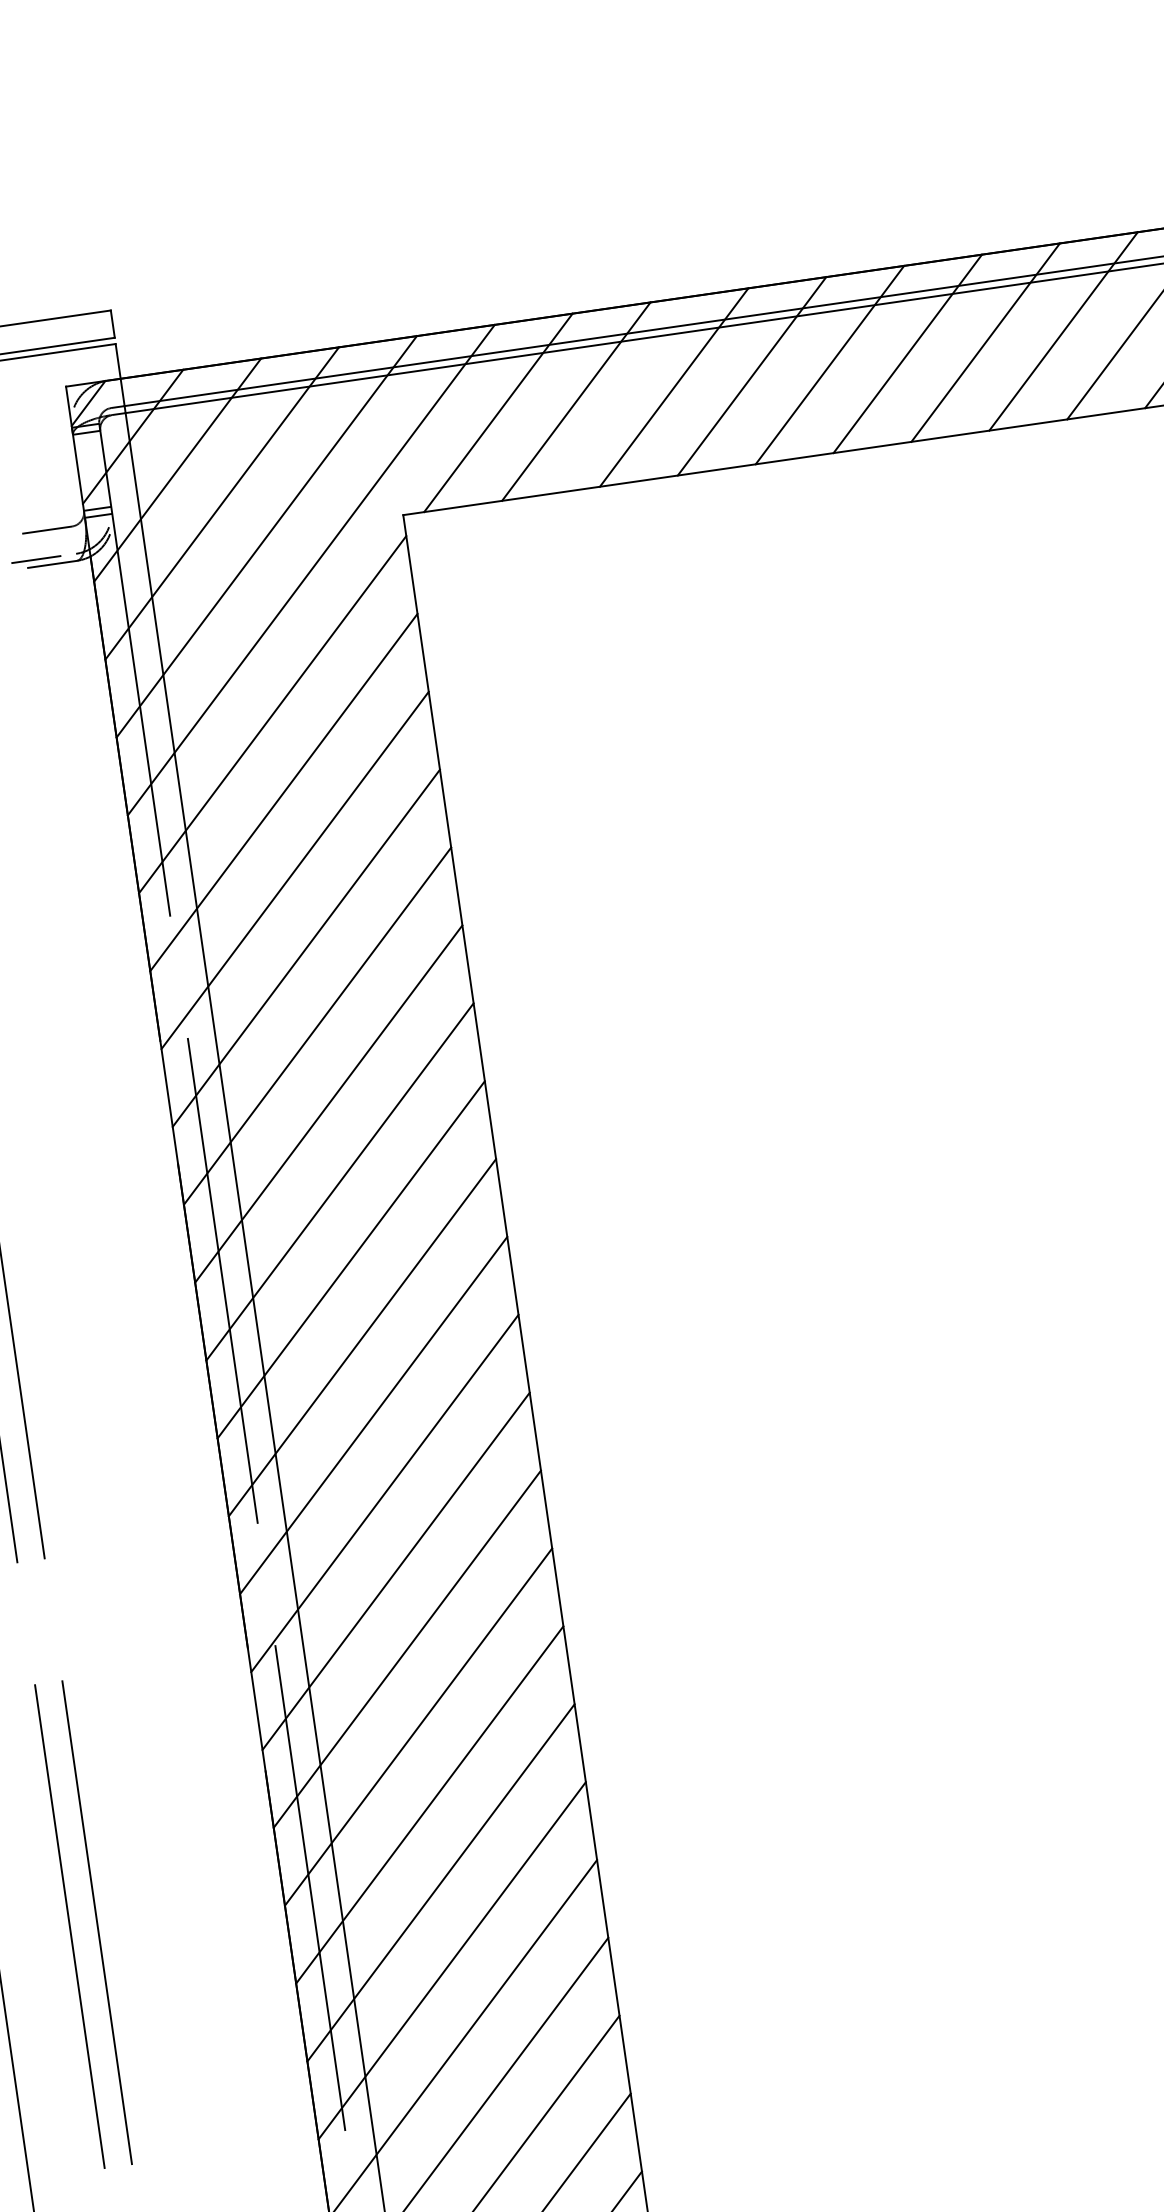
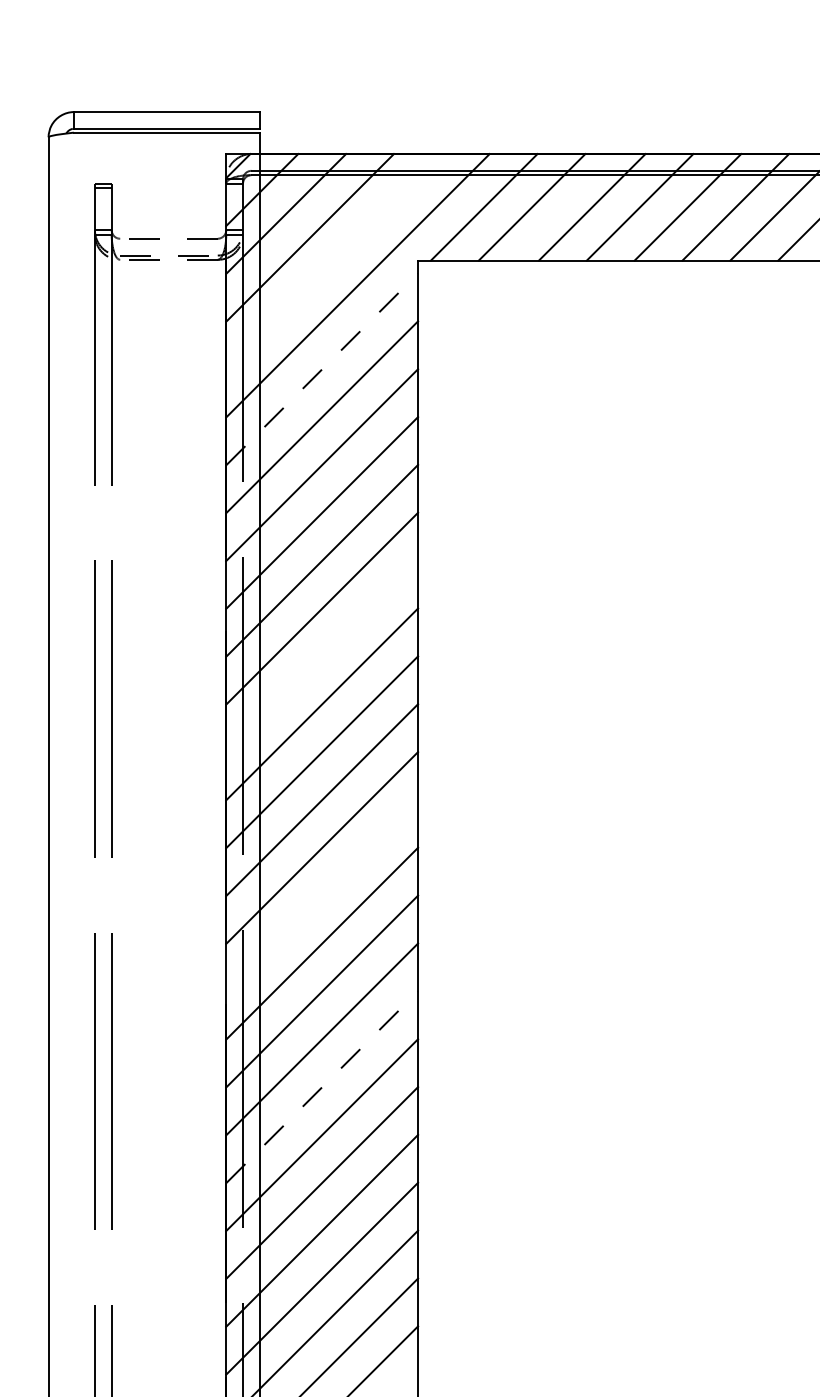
line: (265, 536) -> (333, 261), removed
line: (273, 714) -> (322, 369), solid -> dashed
line: (340, 1181) -> (322, 656), removed
line: (396, 1570) -> (322, 895), removed
line: (441, 1883) -> (322, 1087), solid -> dashed

